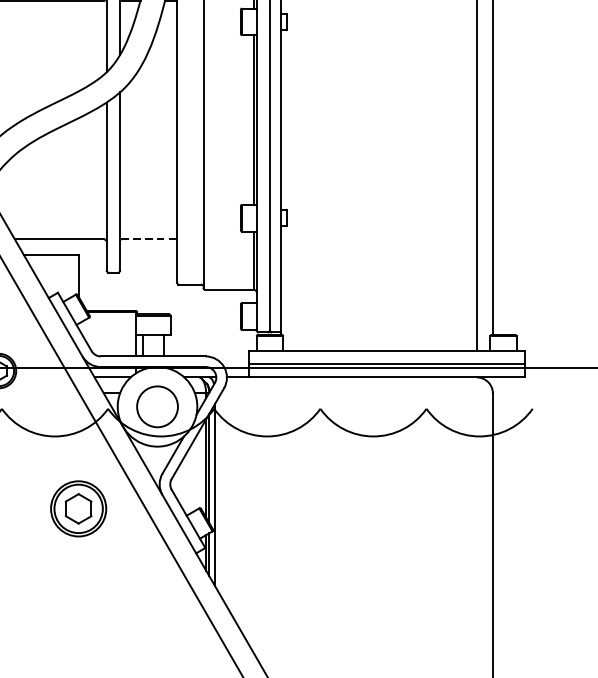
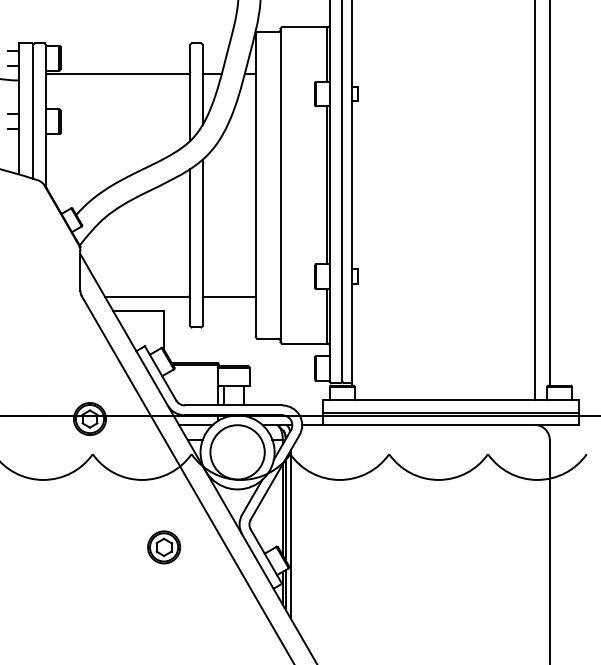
line: (148, 239) -> (229, 296), dashed -> solid
circle: (157, 406) -> (237, 452), size x1.43
part: (77, 509) -> (163, 547), size x0.62

